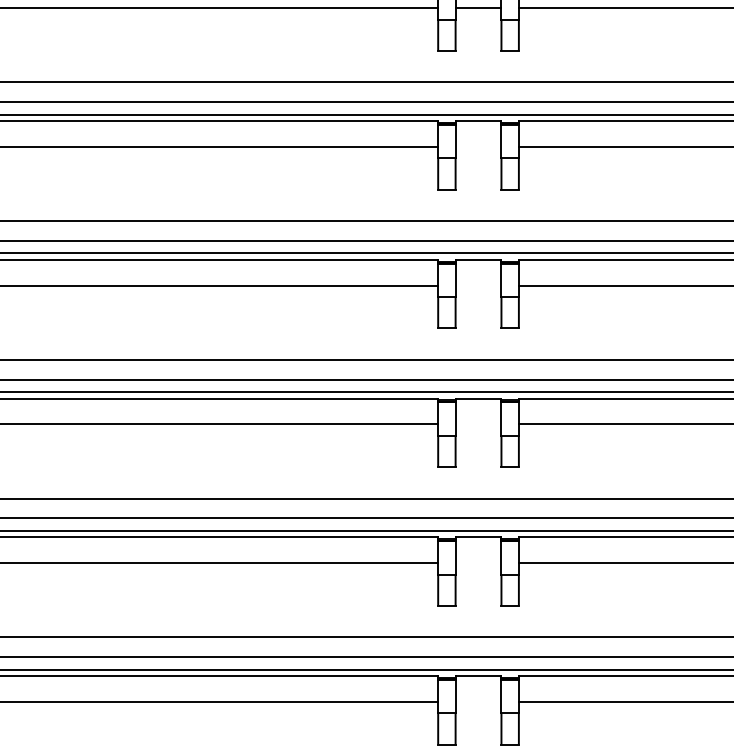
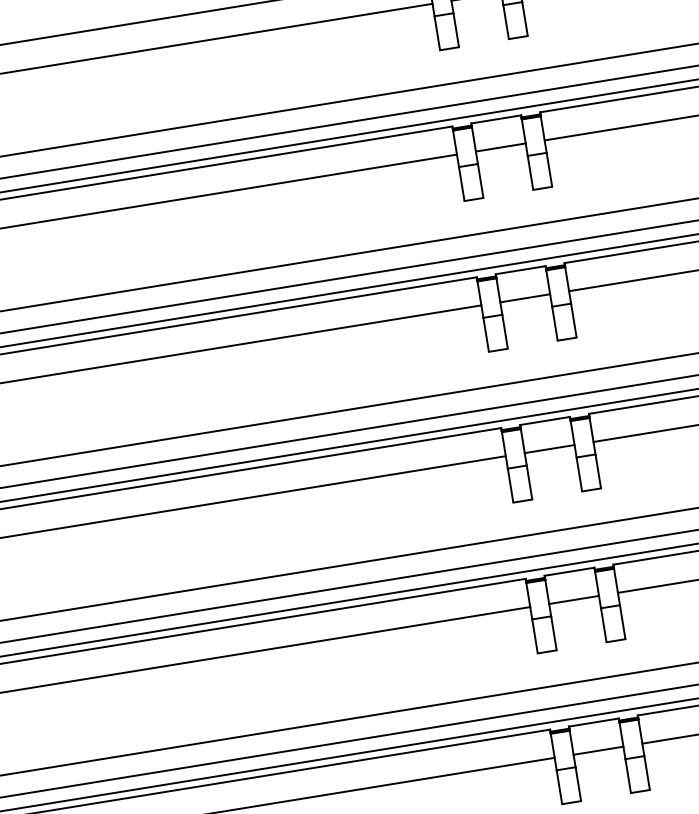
line: (478, 146) -> (500, 147), added
line: (478, 285) -> (525, 298), added
line: (478, 424) -> (549, 449), added
line: (478, 563) -> (574, 600), added
line: (478, 701) -> (598, 750), added

